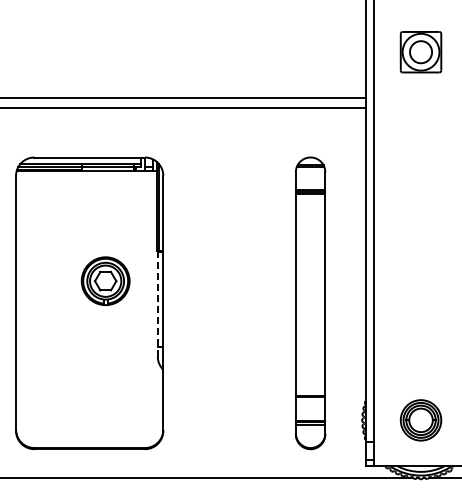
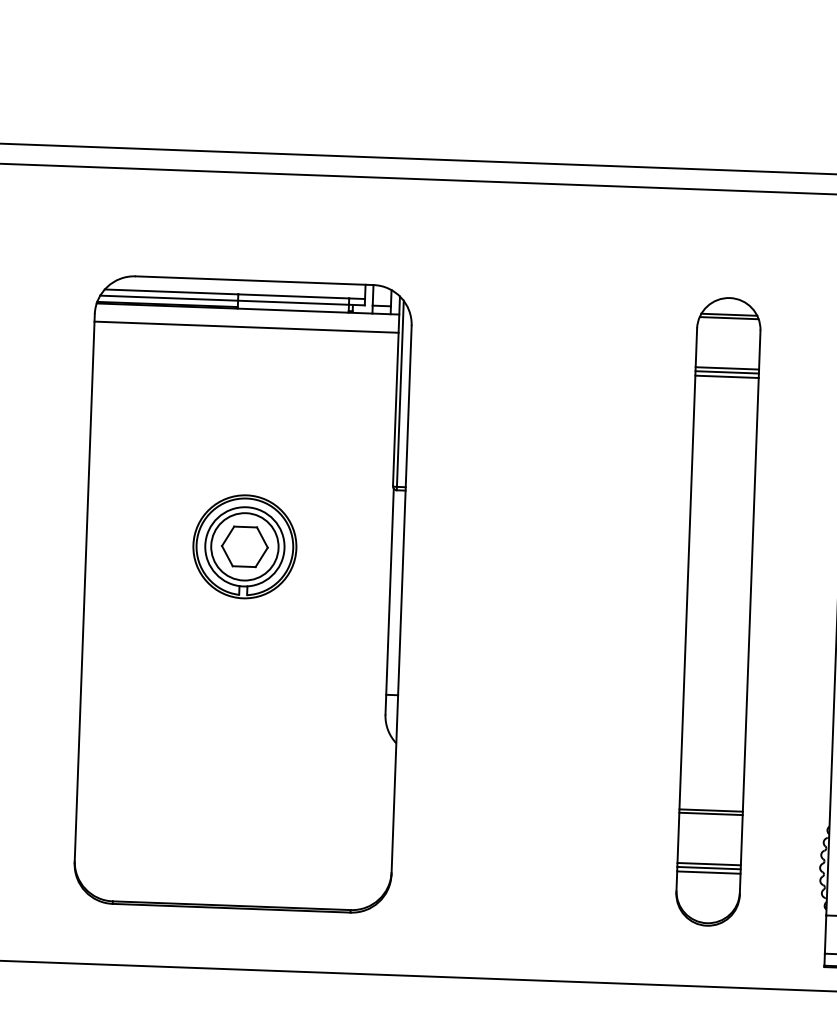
line: (86, 179) -> (246, 327), added
part: (105, 280) -> (244, 545), moved
line: (157, 304) -> (388, 602), dashed -> solid

